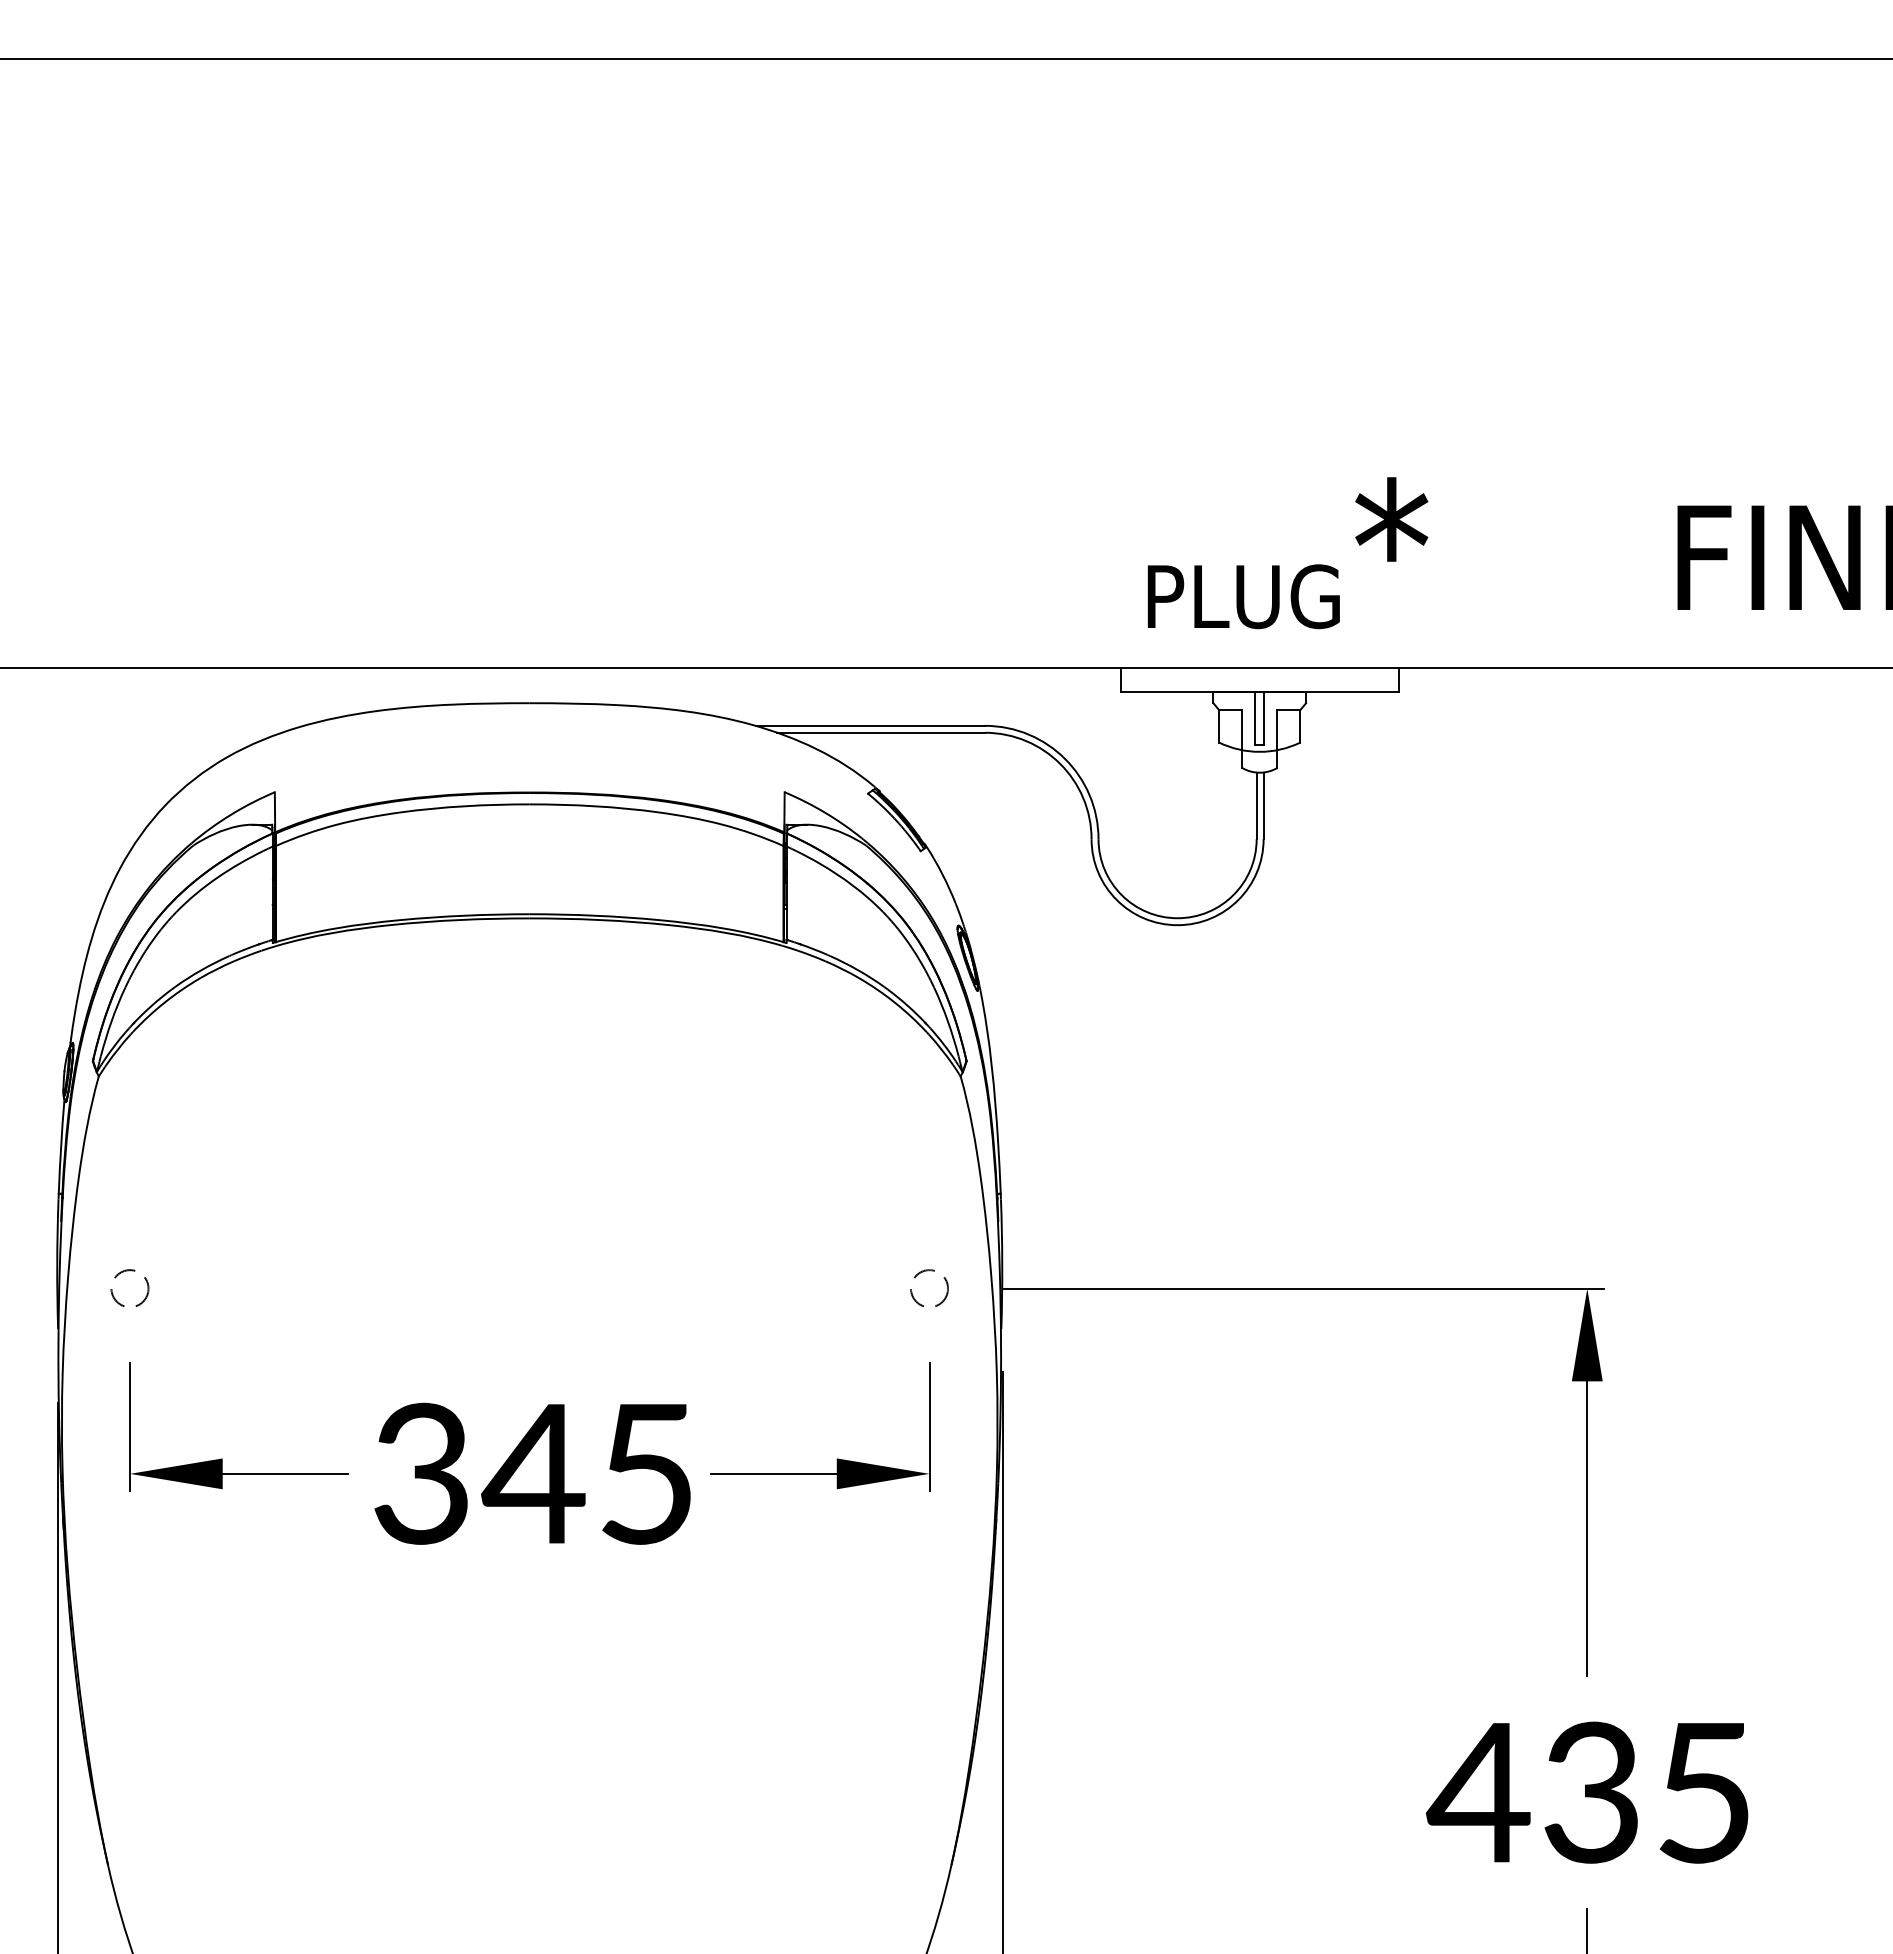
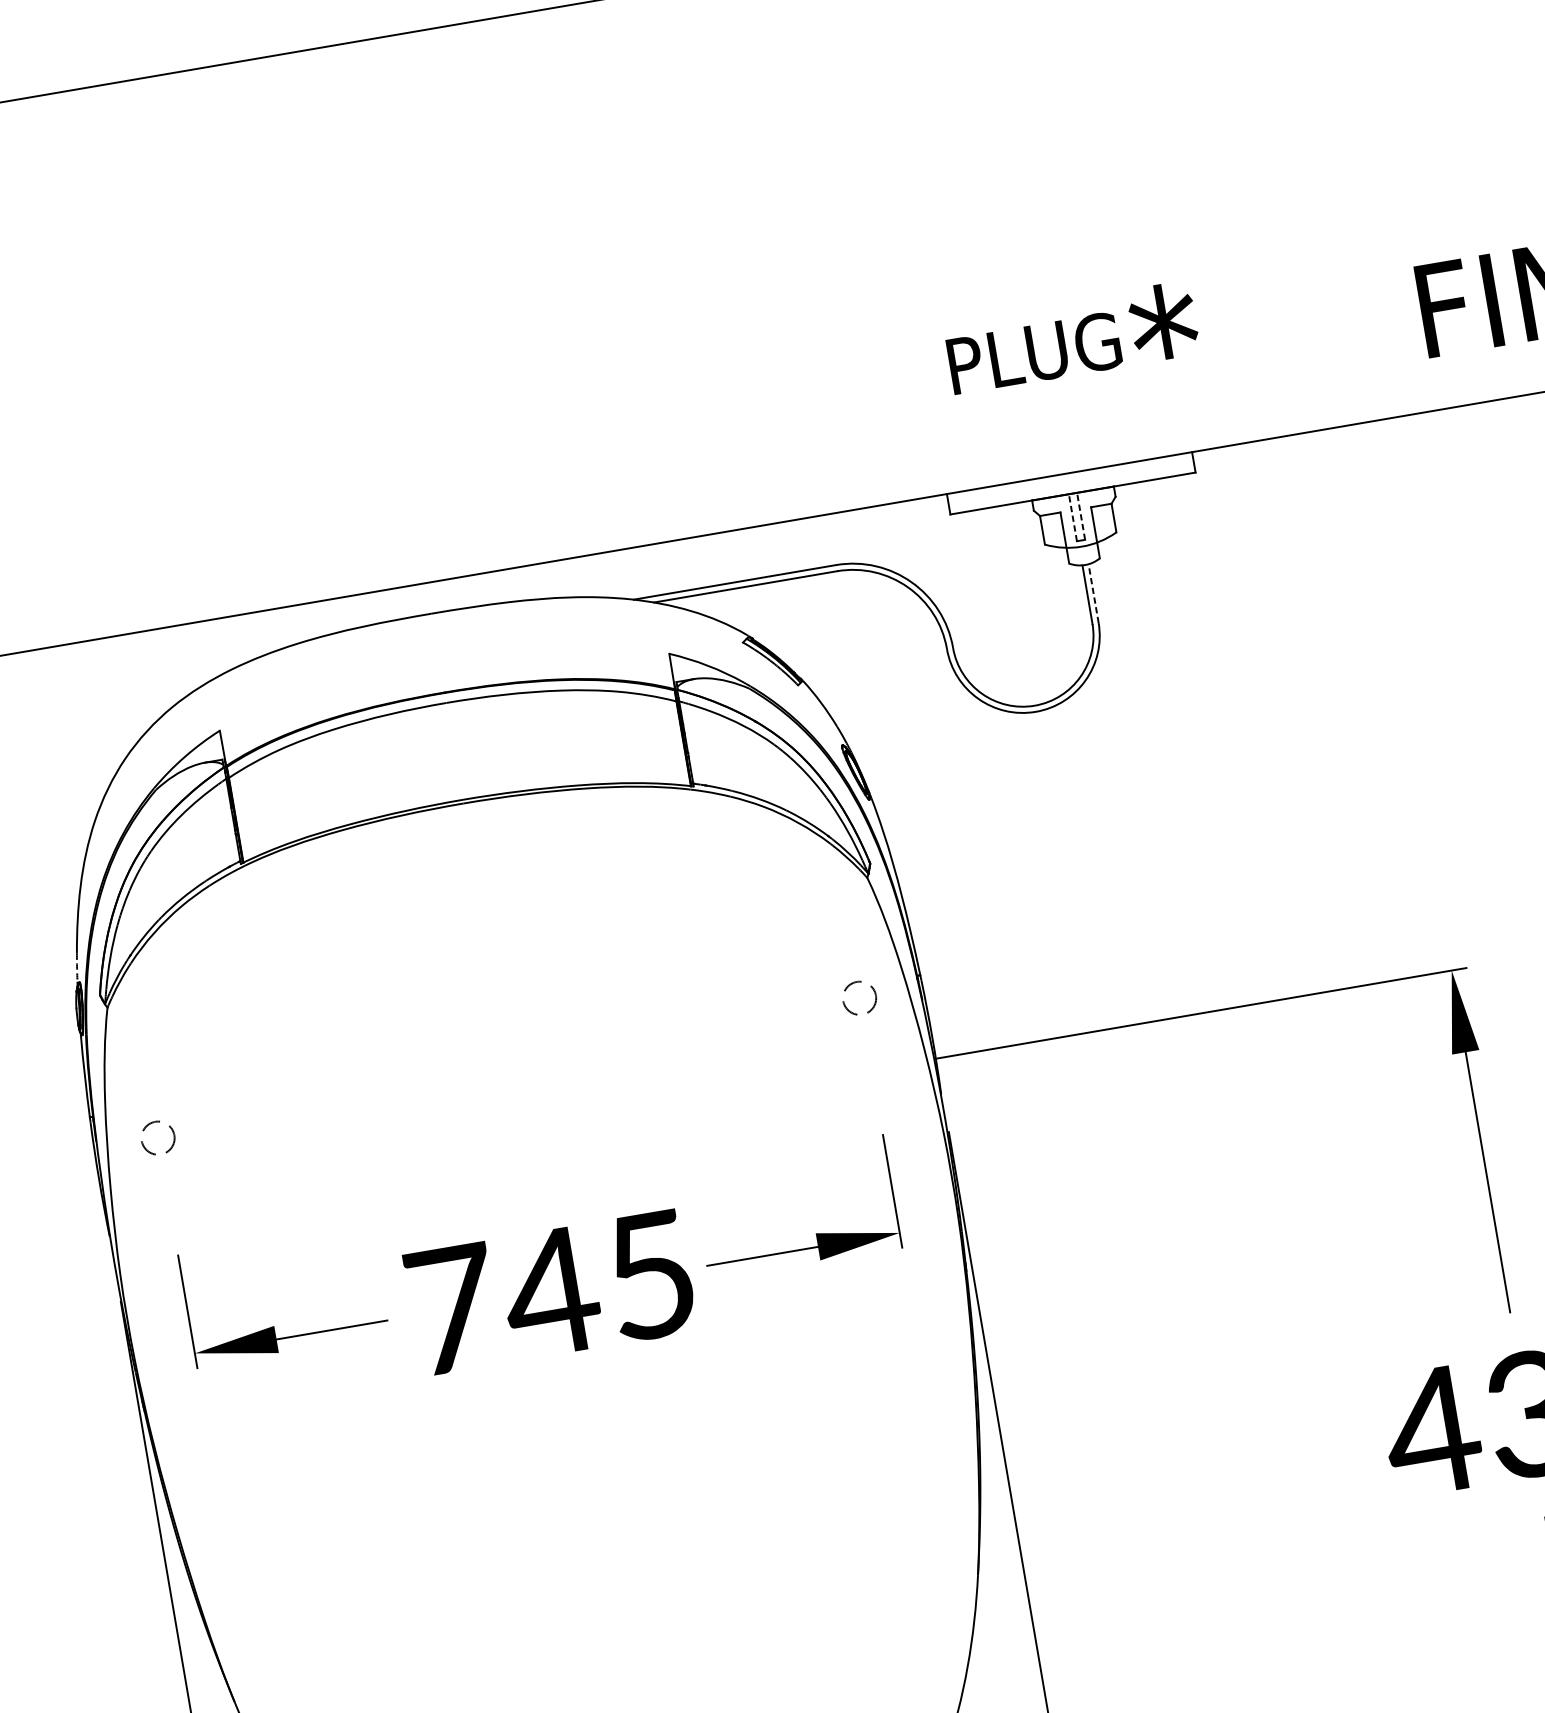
text: (1243, 596) -> (1034, 353), moved
line: (1255, 718) -> (1073, 517), solid -> dashed
line: (1264, 718) -> (1081, 516), solid -> dashed
line: (1263, 805) -> (1093, 593), solid -> dashed
arc: (72, 1027) -> (76, 968), solid -> dashed
circle: (129, 1287) -> (157, 1137), moved
circle: (929, 1287) -> (859, 997), moved
text: (422, 1473) -> (452, 1309), 345 -> 745

